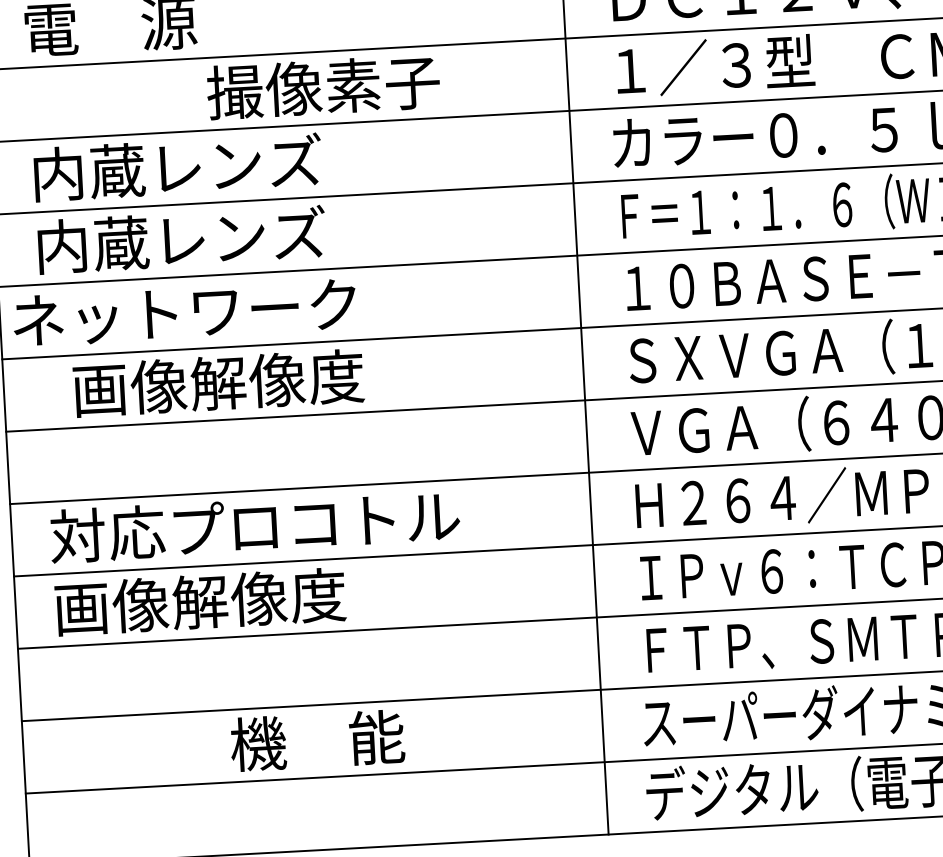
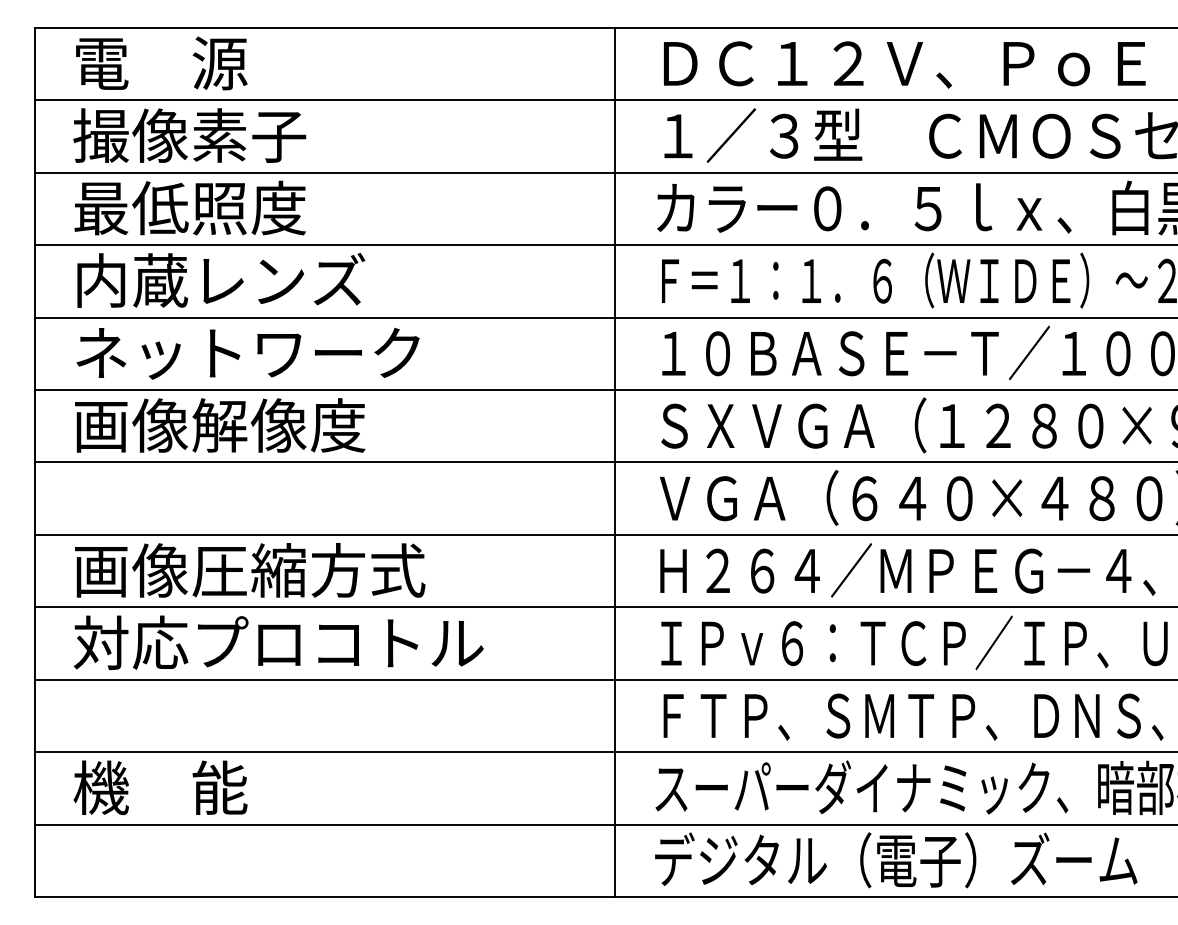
text: (323, 87) -> (189, 135), moved
text: (176, 167) -> (219, 207), 内蔵レンズ -> 最低照度
text: (184, 312) -> (247, 353), moved
text: (219, 383) -> (220, 425), moved
text: (254, 526) -> (278, 570), 対応プロコトル -> 画像圧縮方式
text: (258, 598) -> (278, 642), 画像解像度 -> 対応プロコトル
text: (317, 740) -> (160, 787), moved

